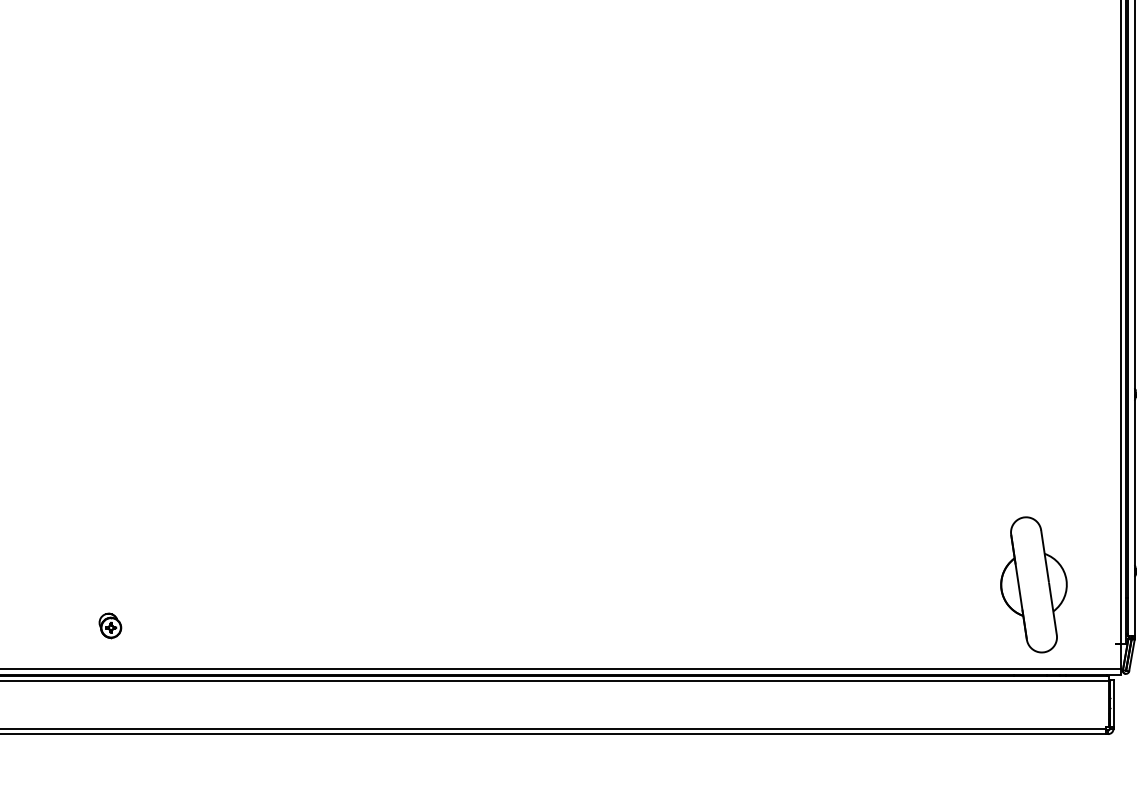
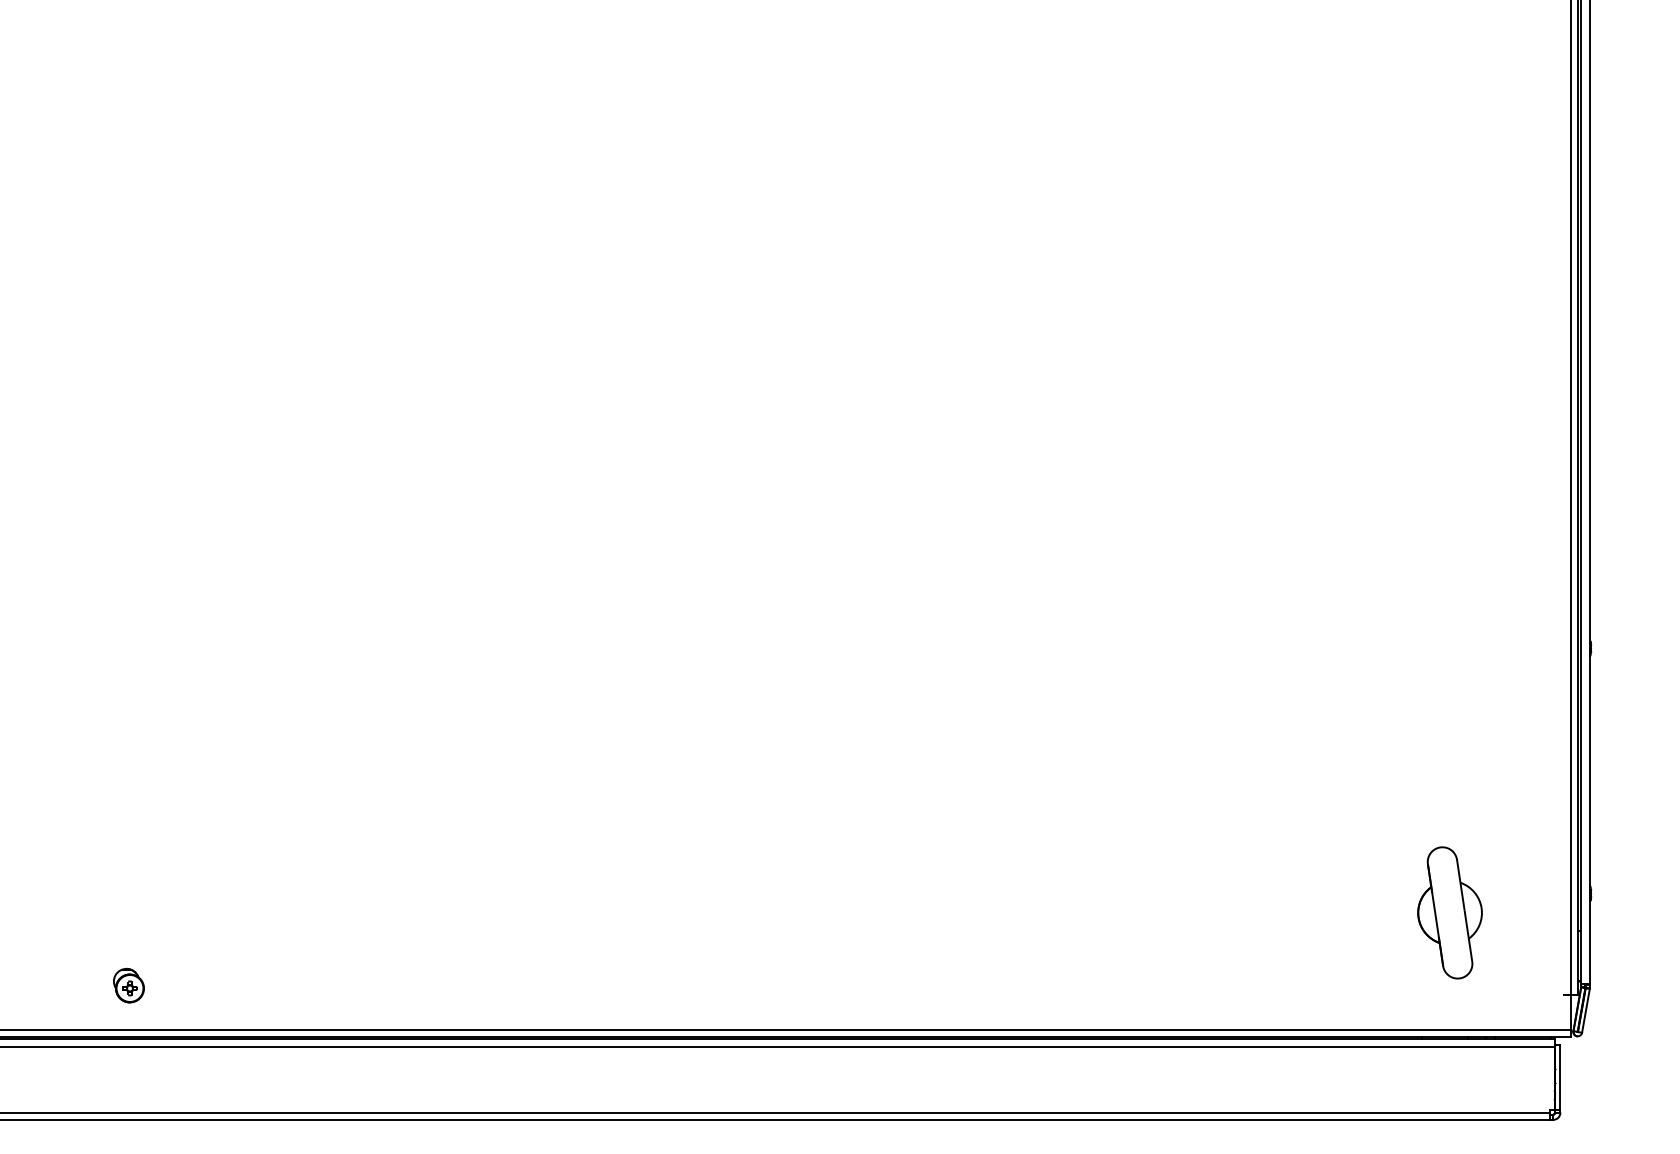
part: (1033, 584) -> (1449, 912), size x0.7
part: (110, 625) -> (128, 985), moved

